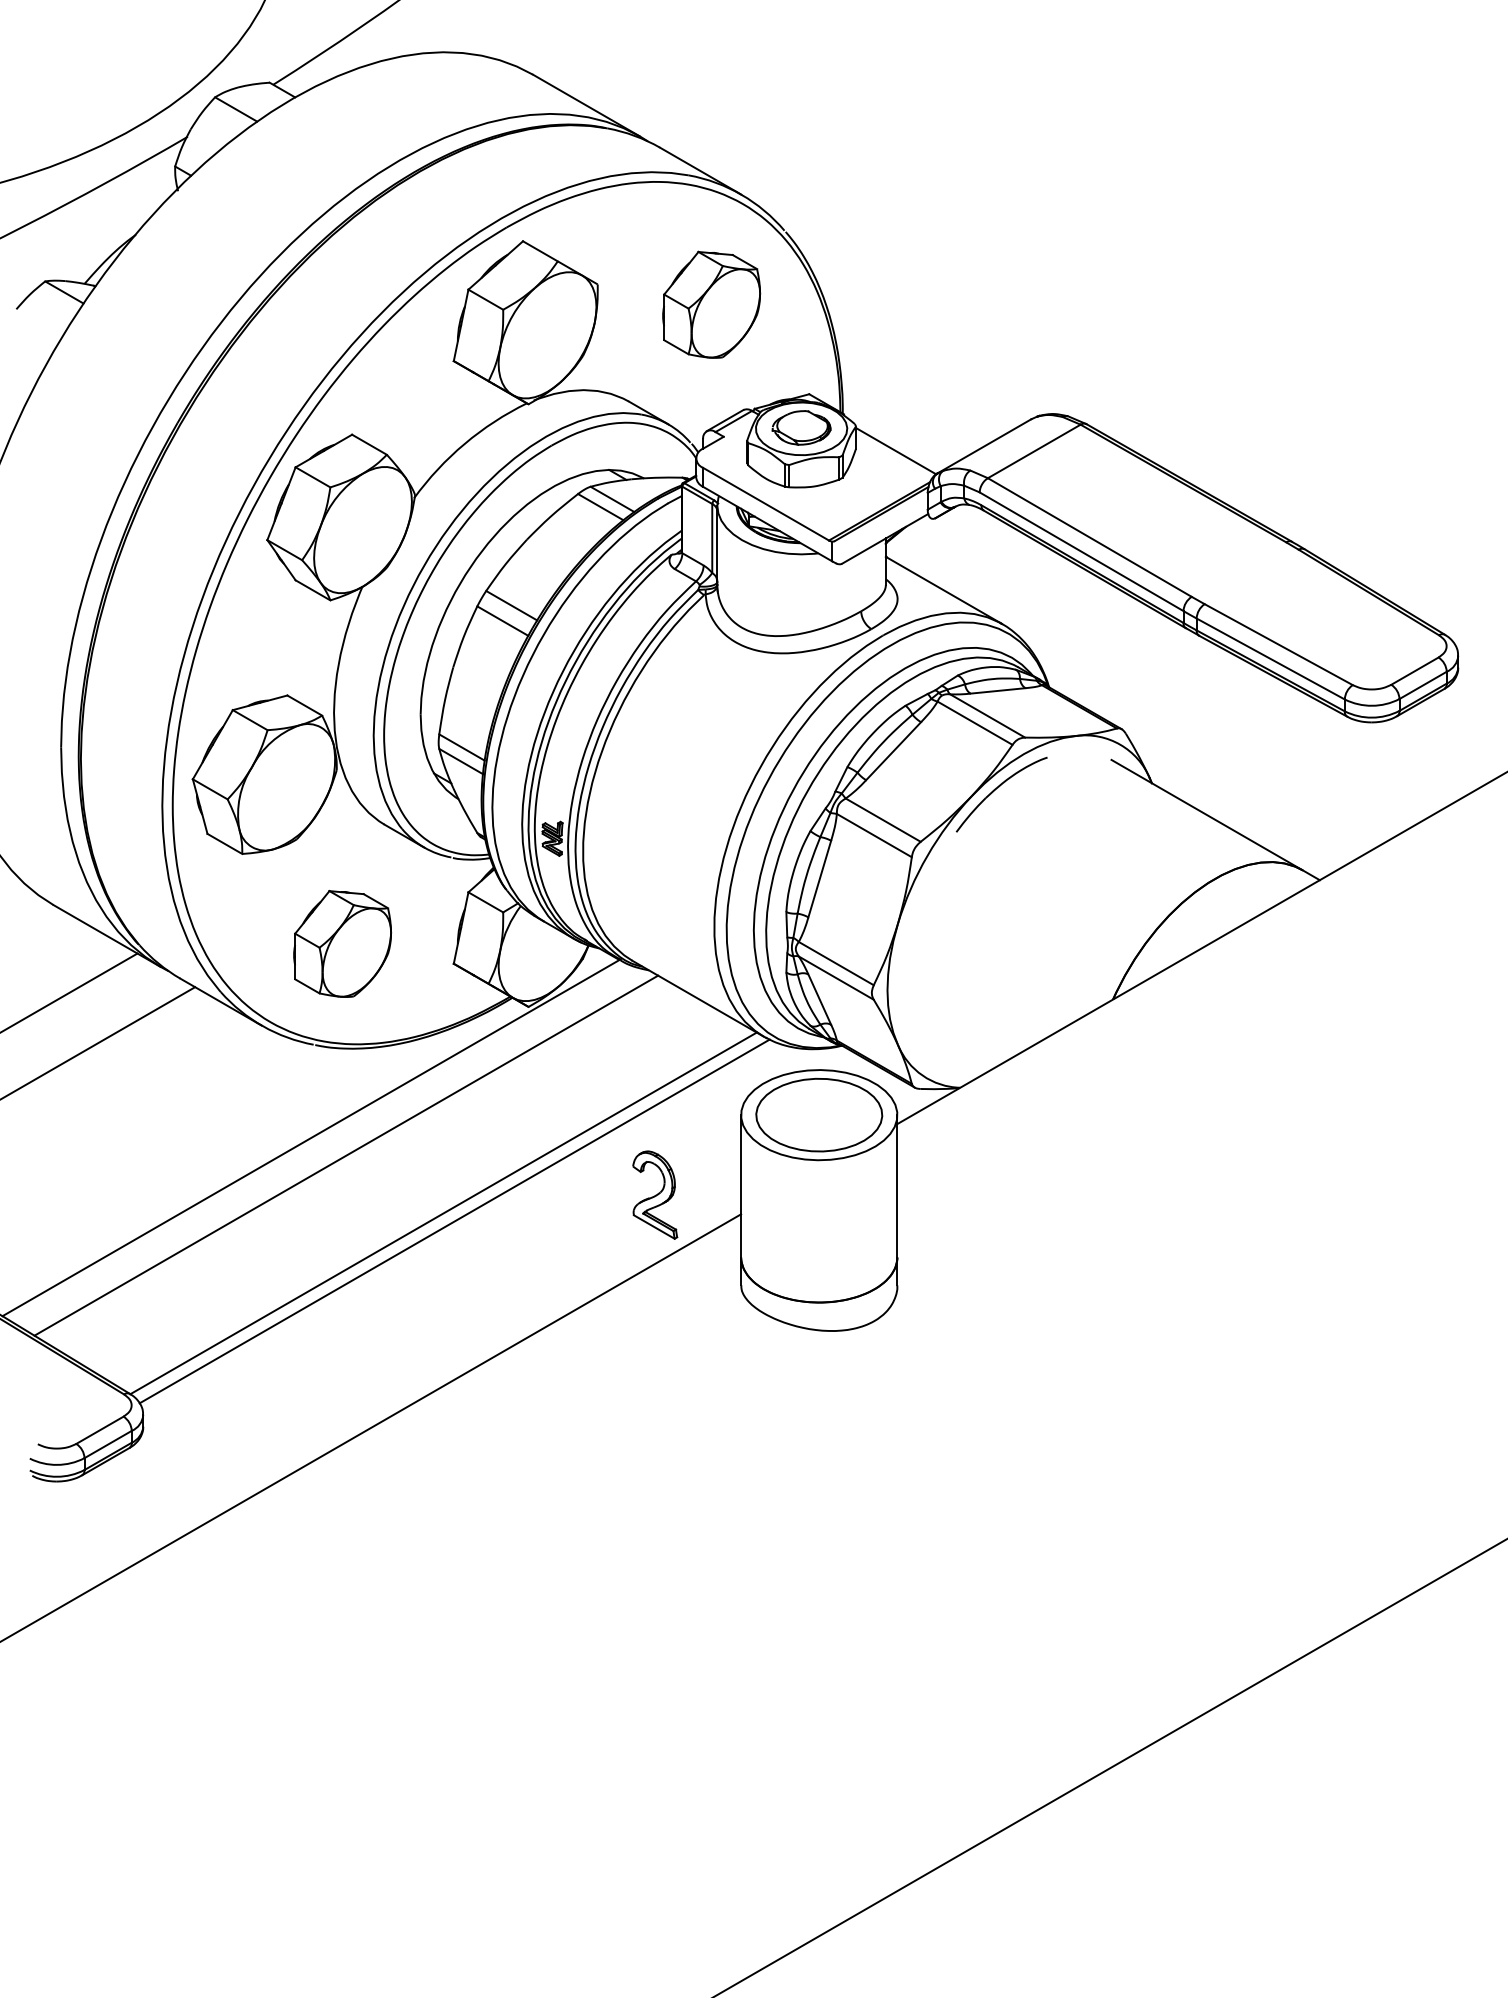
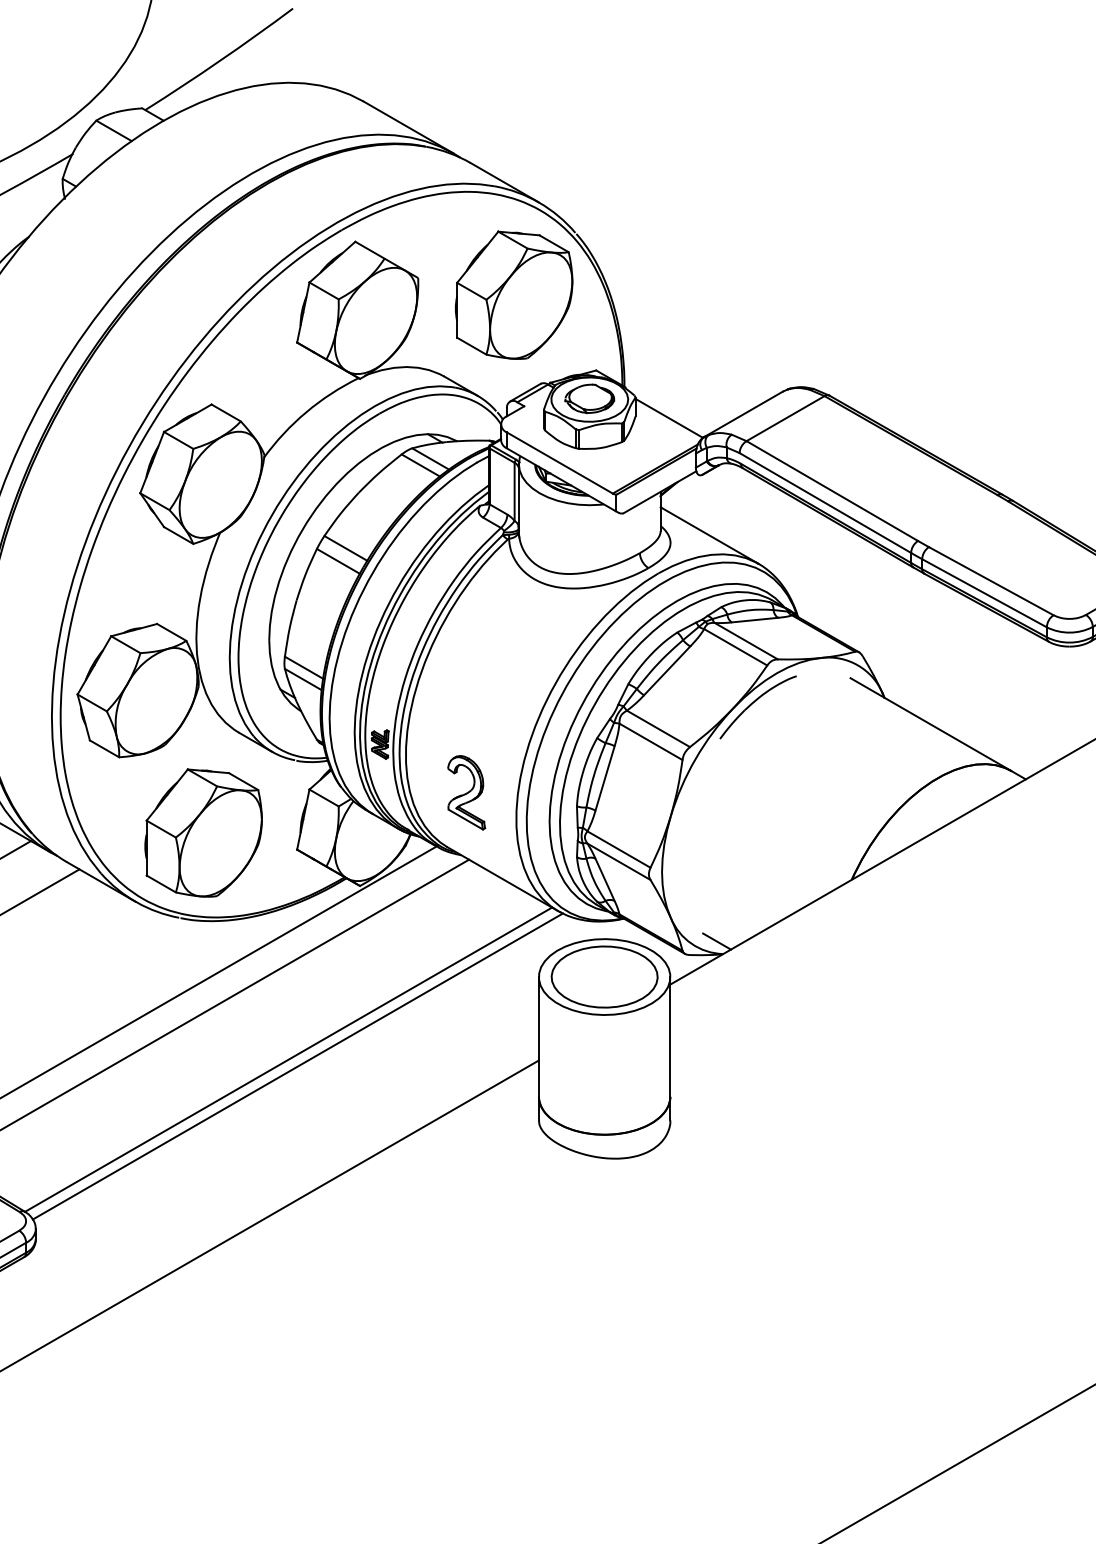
part: (711, 304) -> (513, 294), size x1.43
part: (342, 943) -> (203, 832), size x1.43
line: (952, 1072) -> (716, 941), added
part: (655, 1194) -> (466, 792), moved

